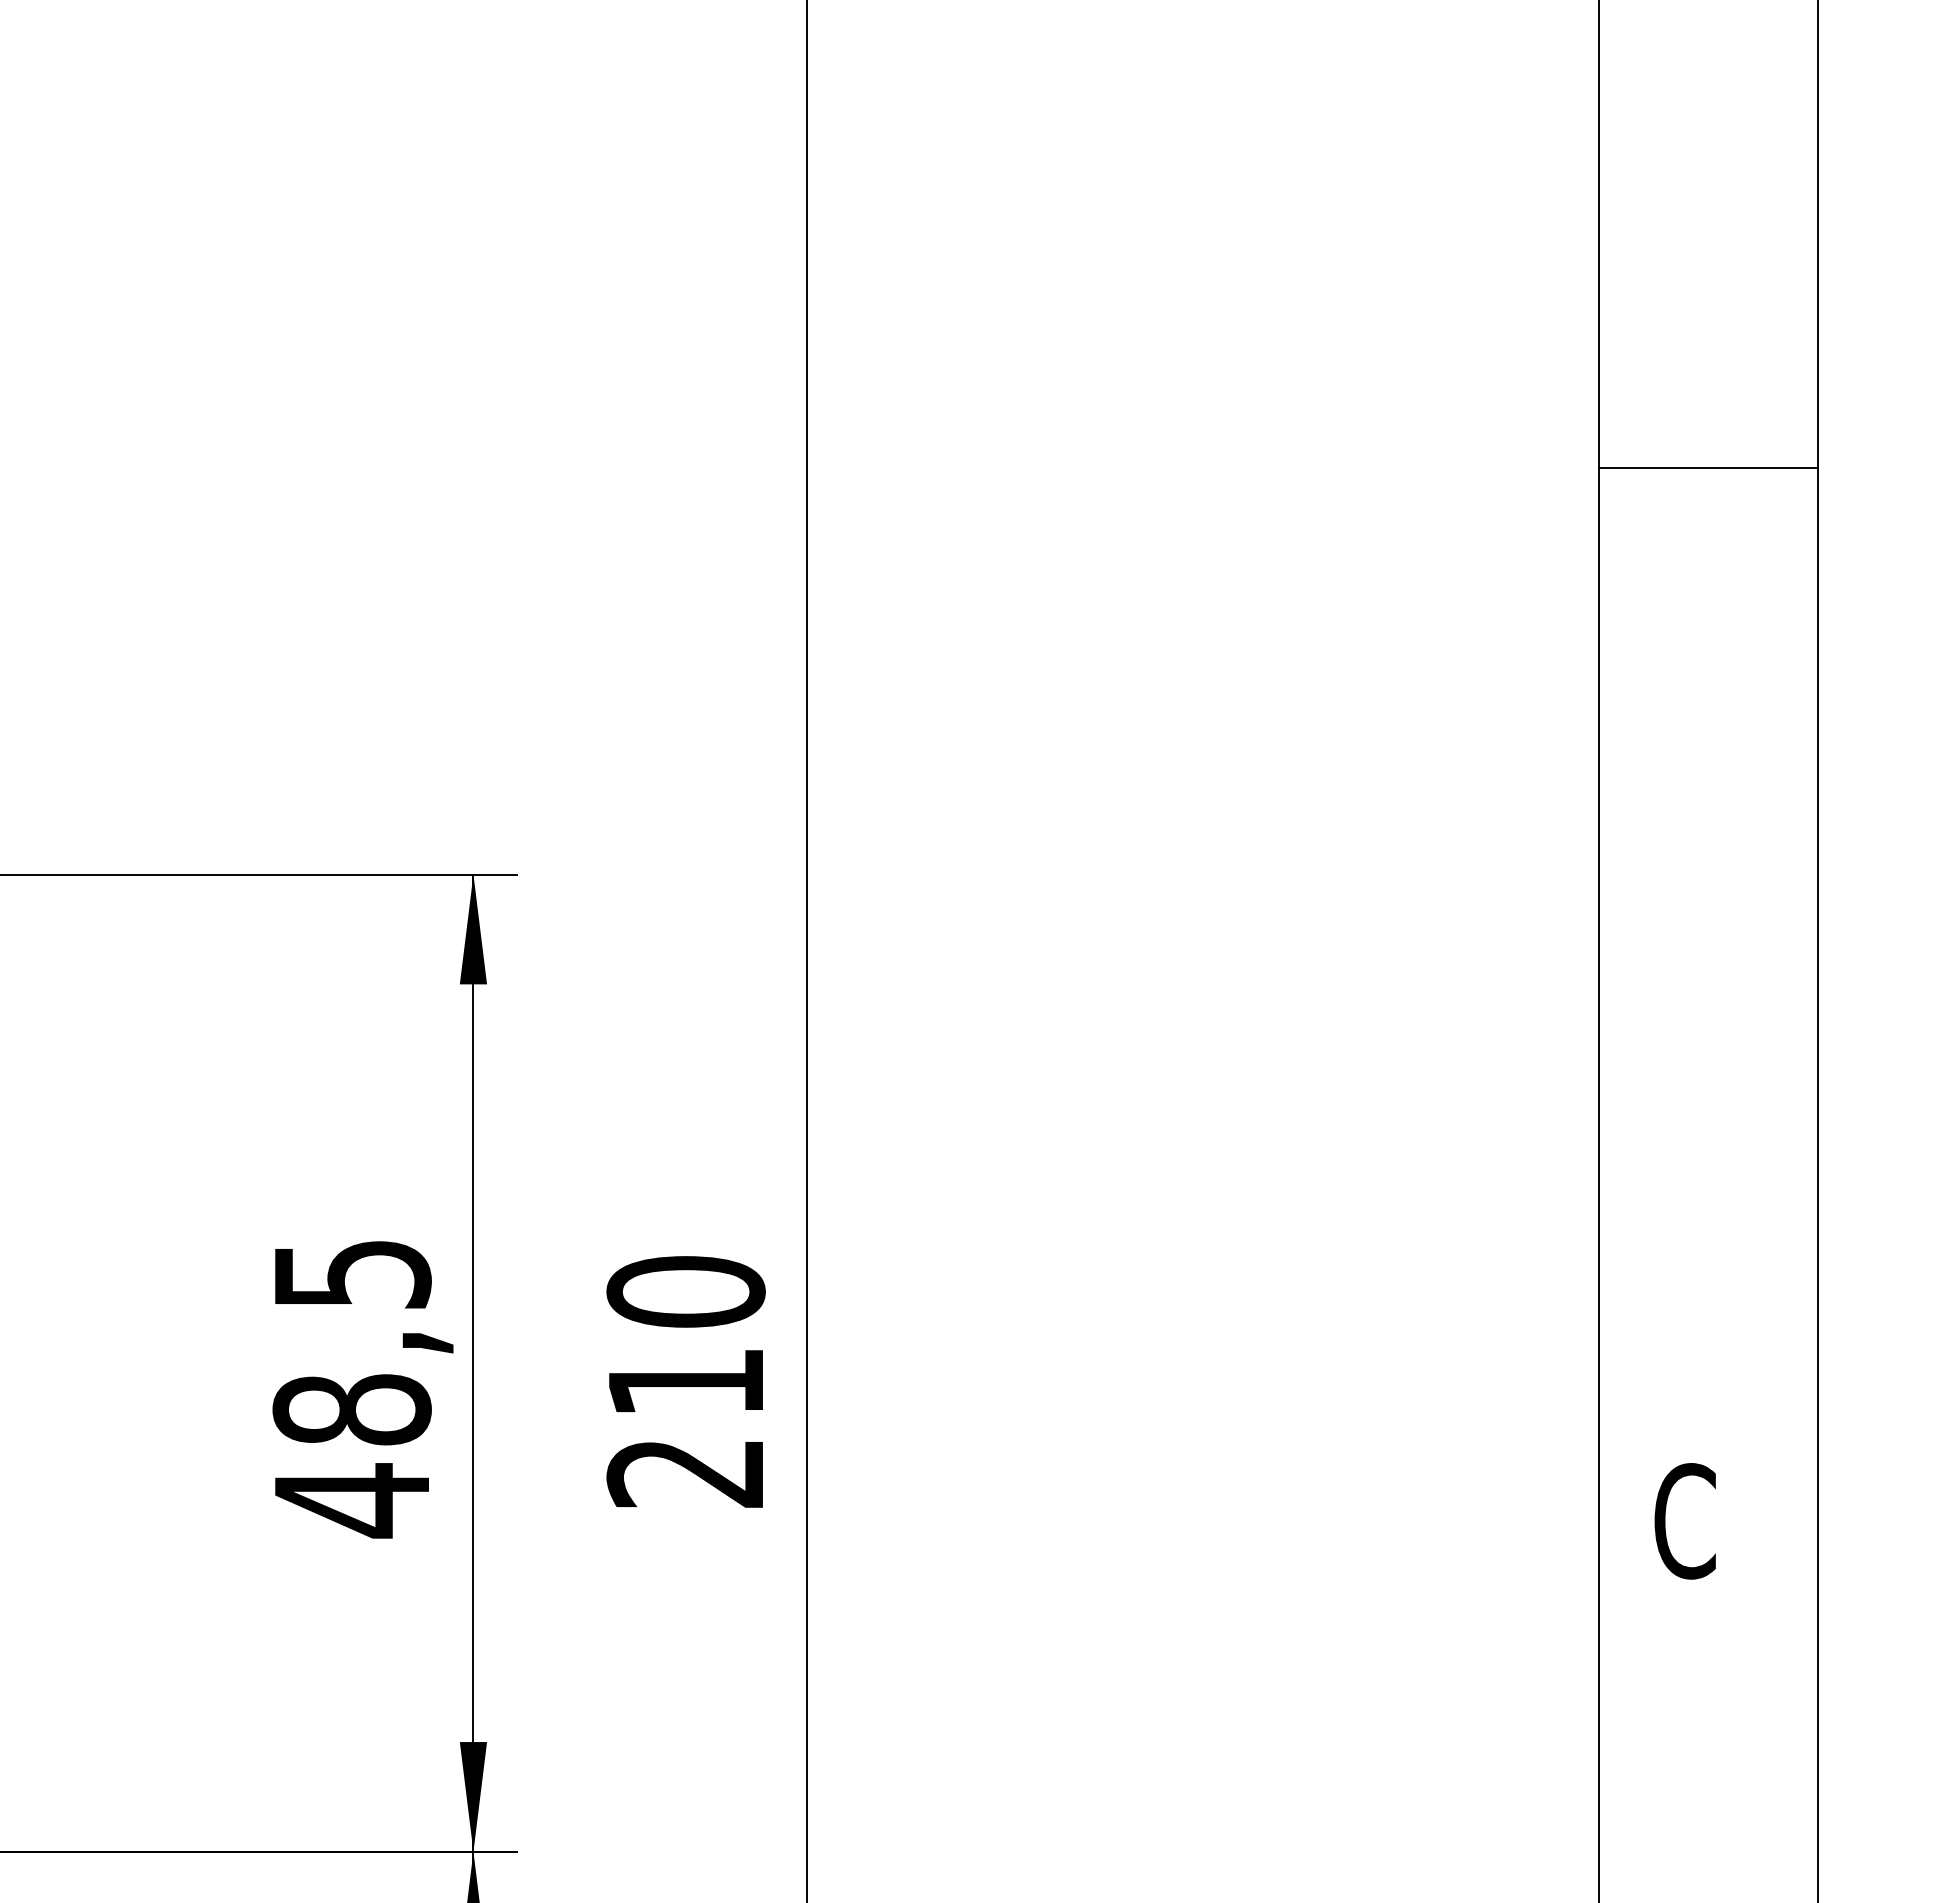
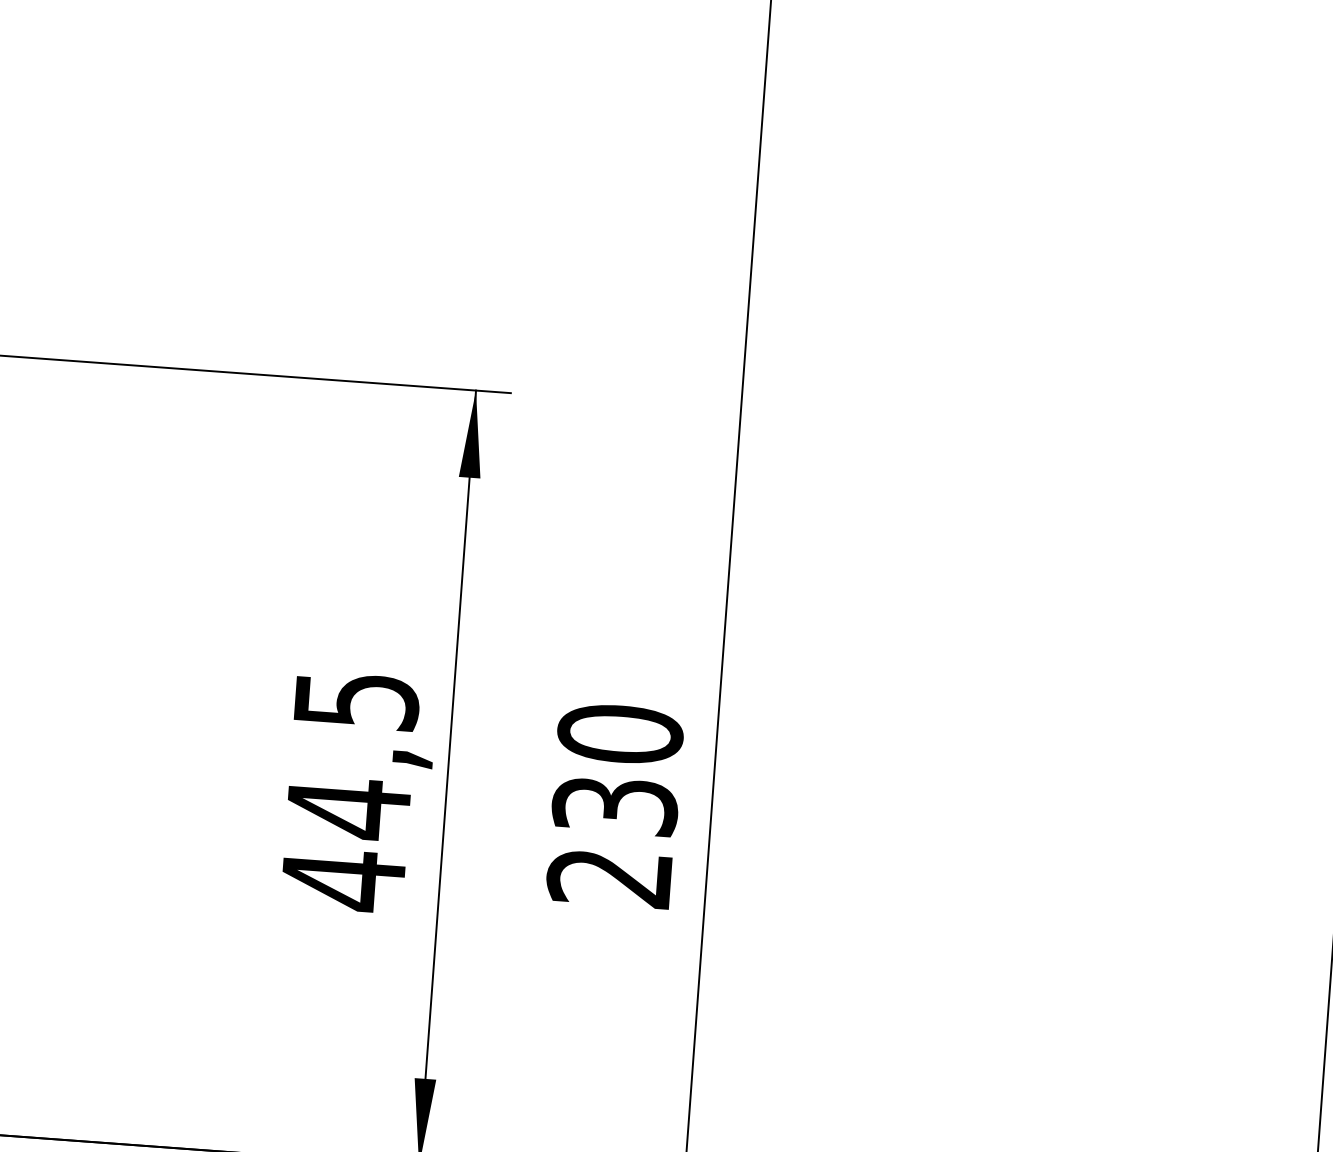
text: (685, 1382) -> (614, 805), 210 -> 230
text: (351, 1410) -> (348, 808), 48,5 -> 44,5

